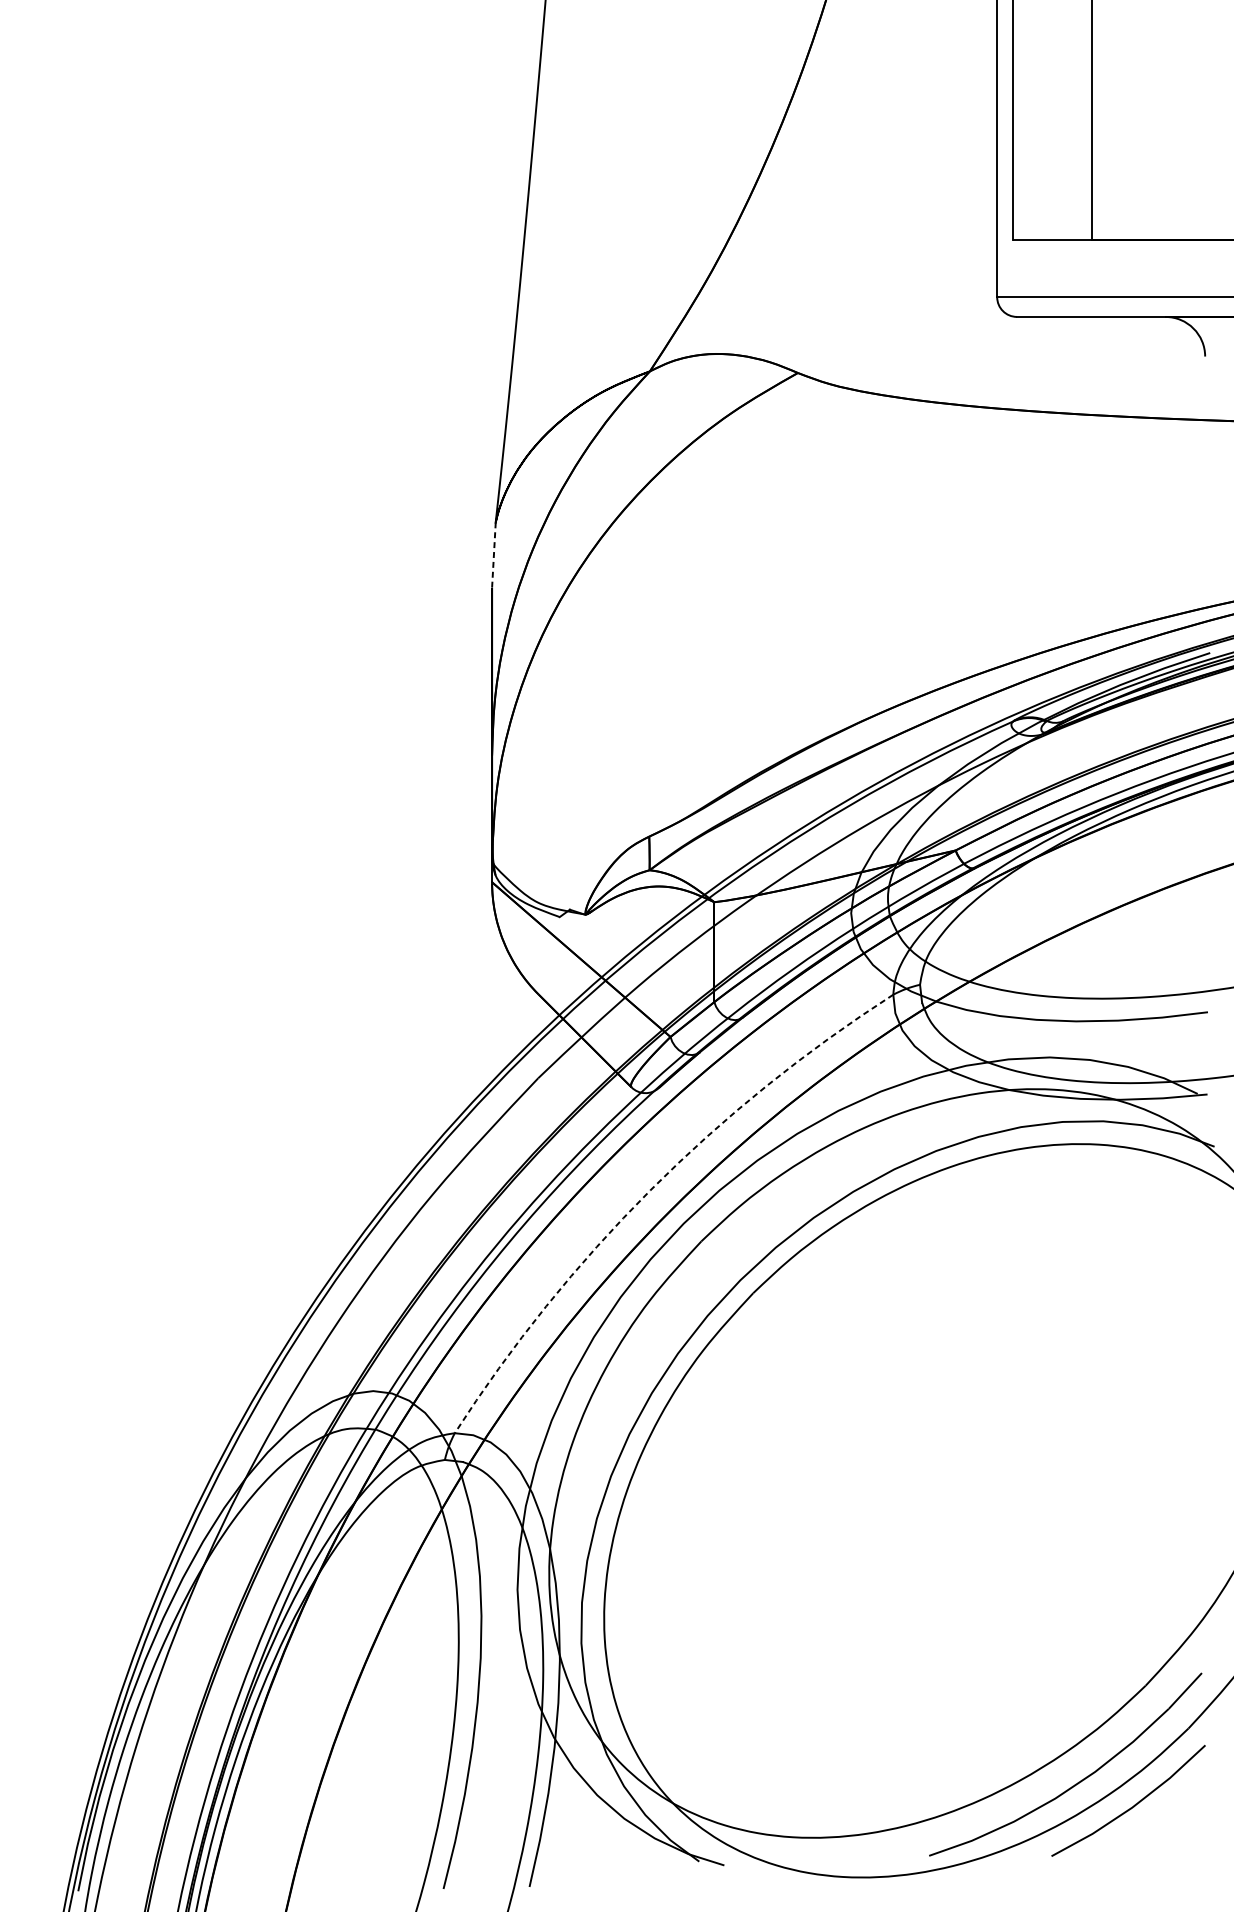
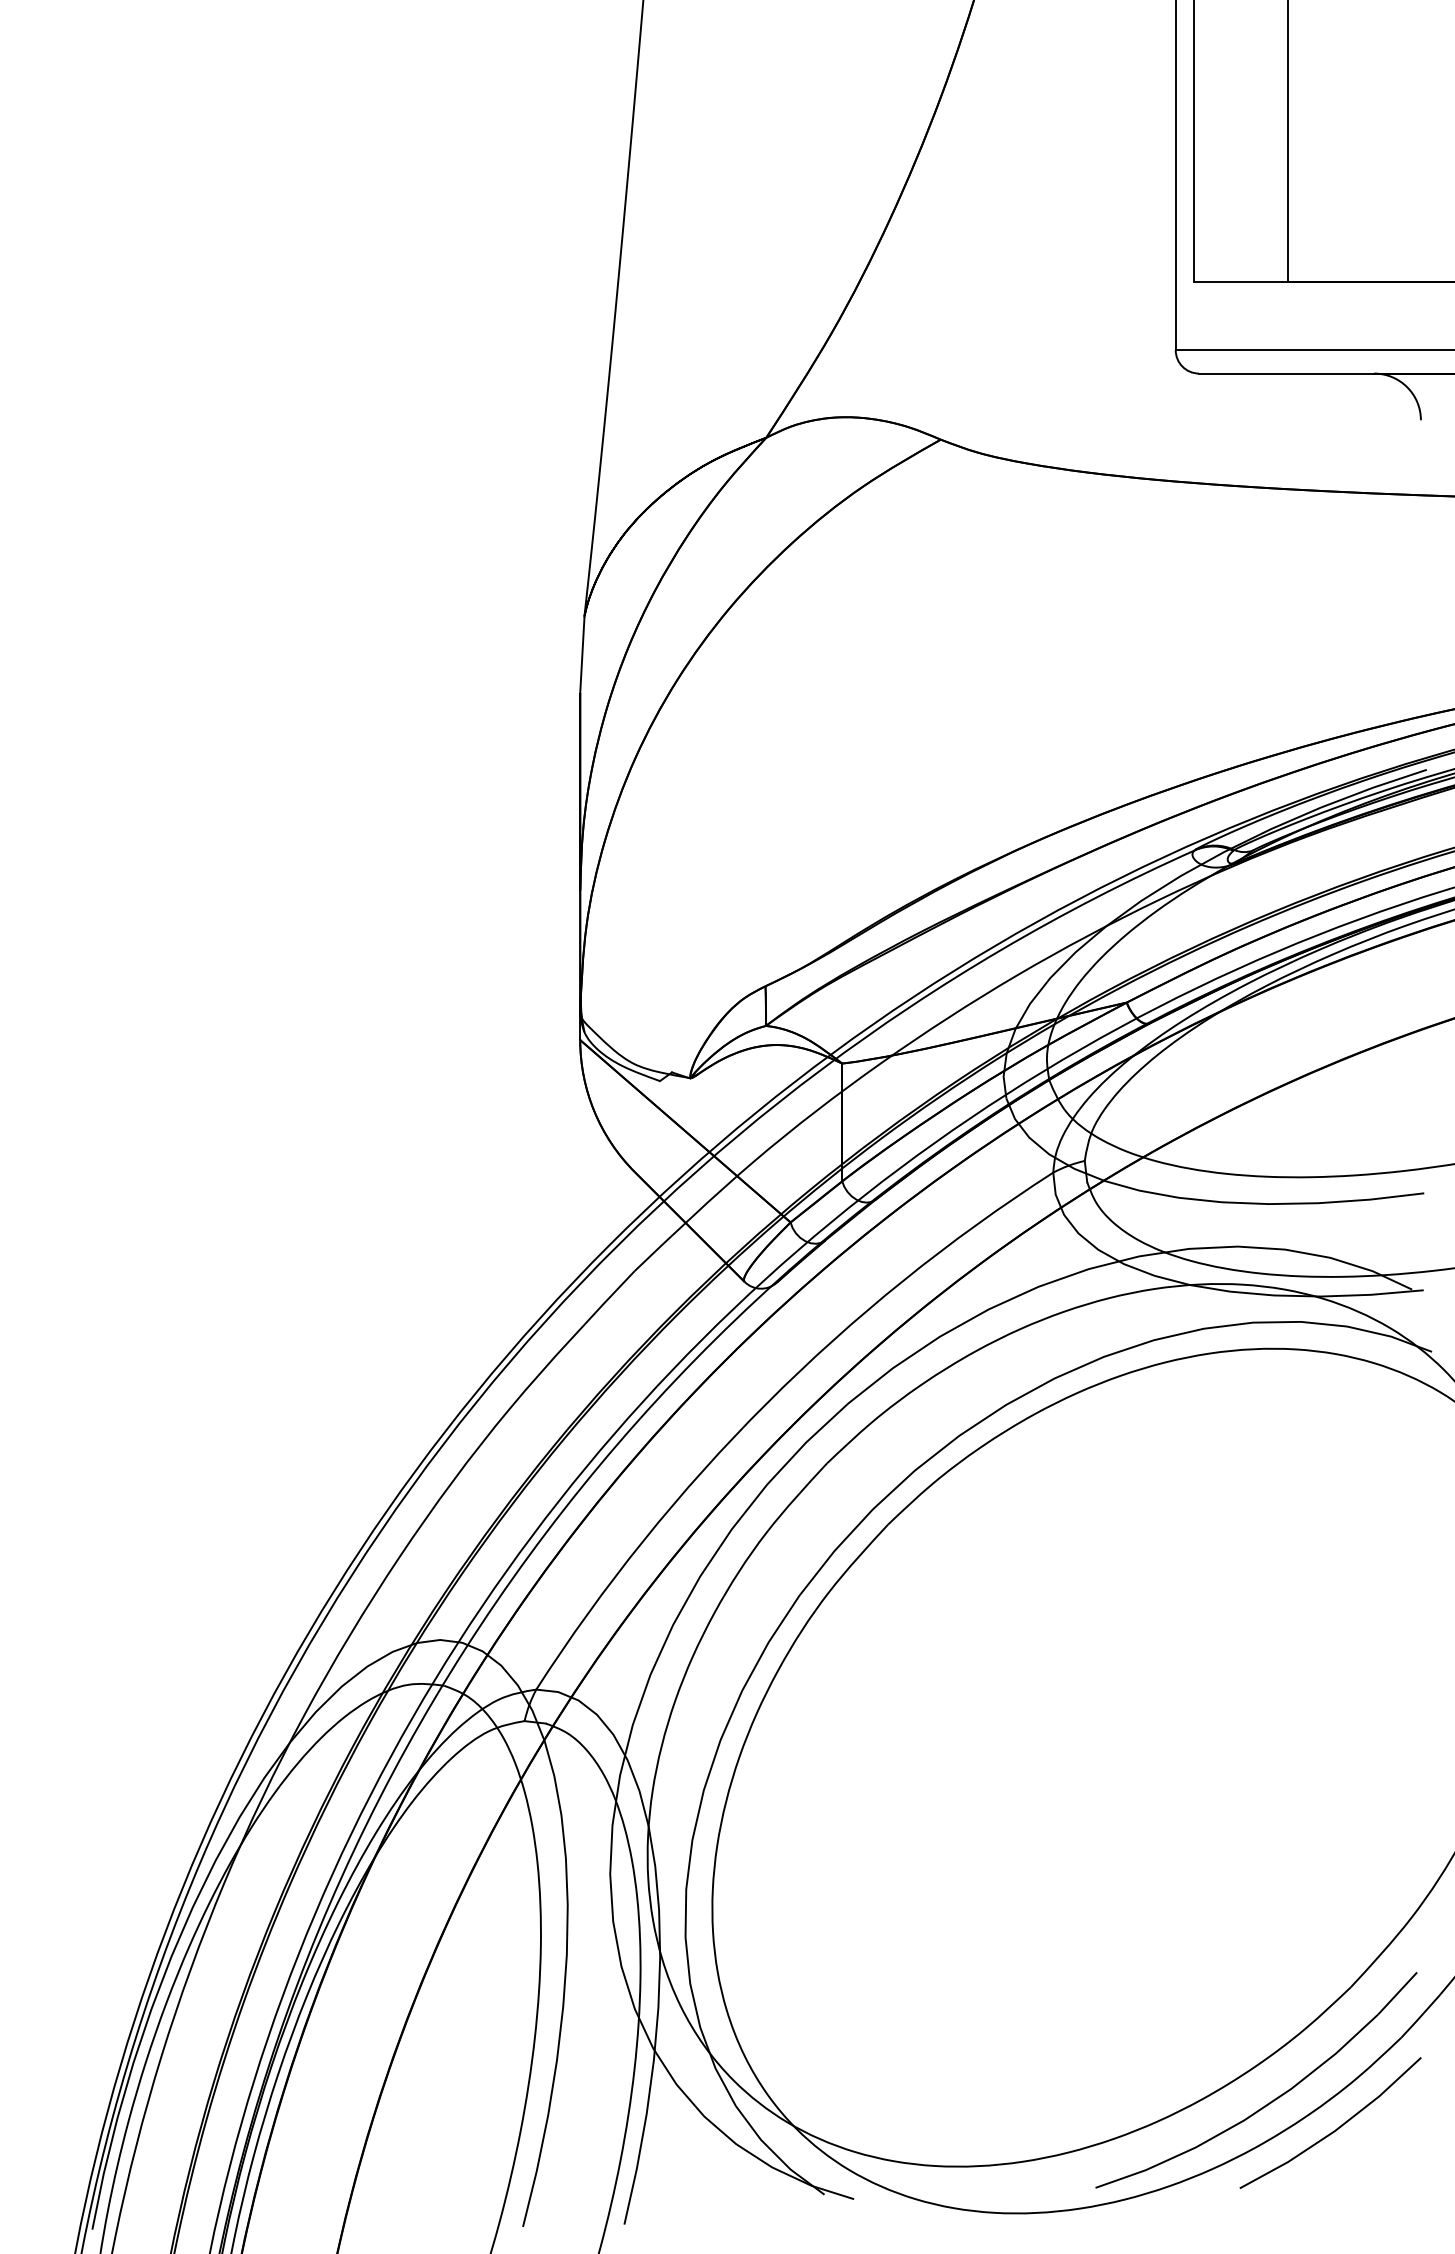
line: (494, 555) -> (582, 654), dashed -> solid
arc: (650, 1190) -> (766, 1403), dashed -> solid

